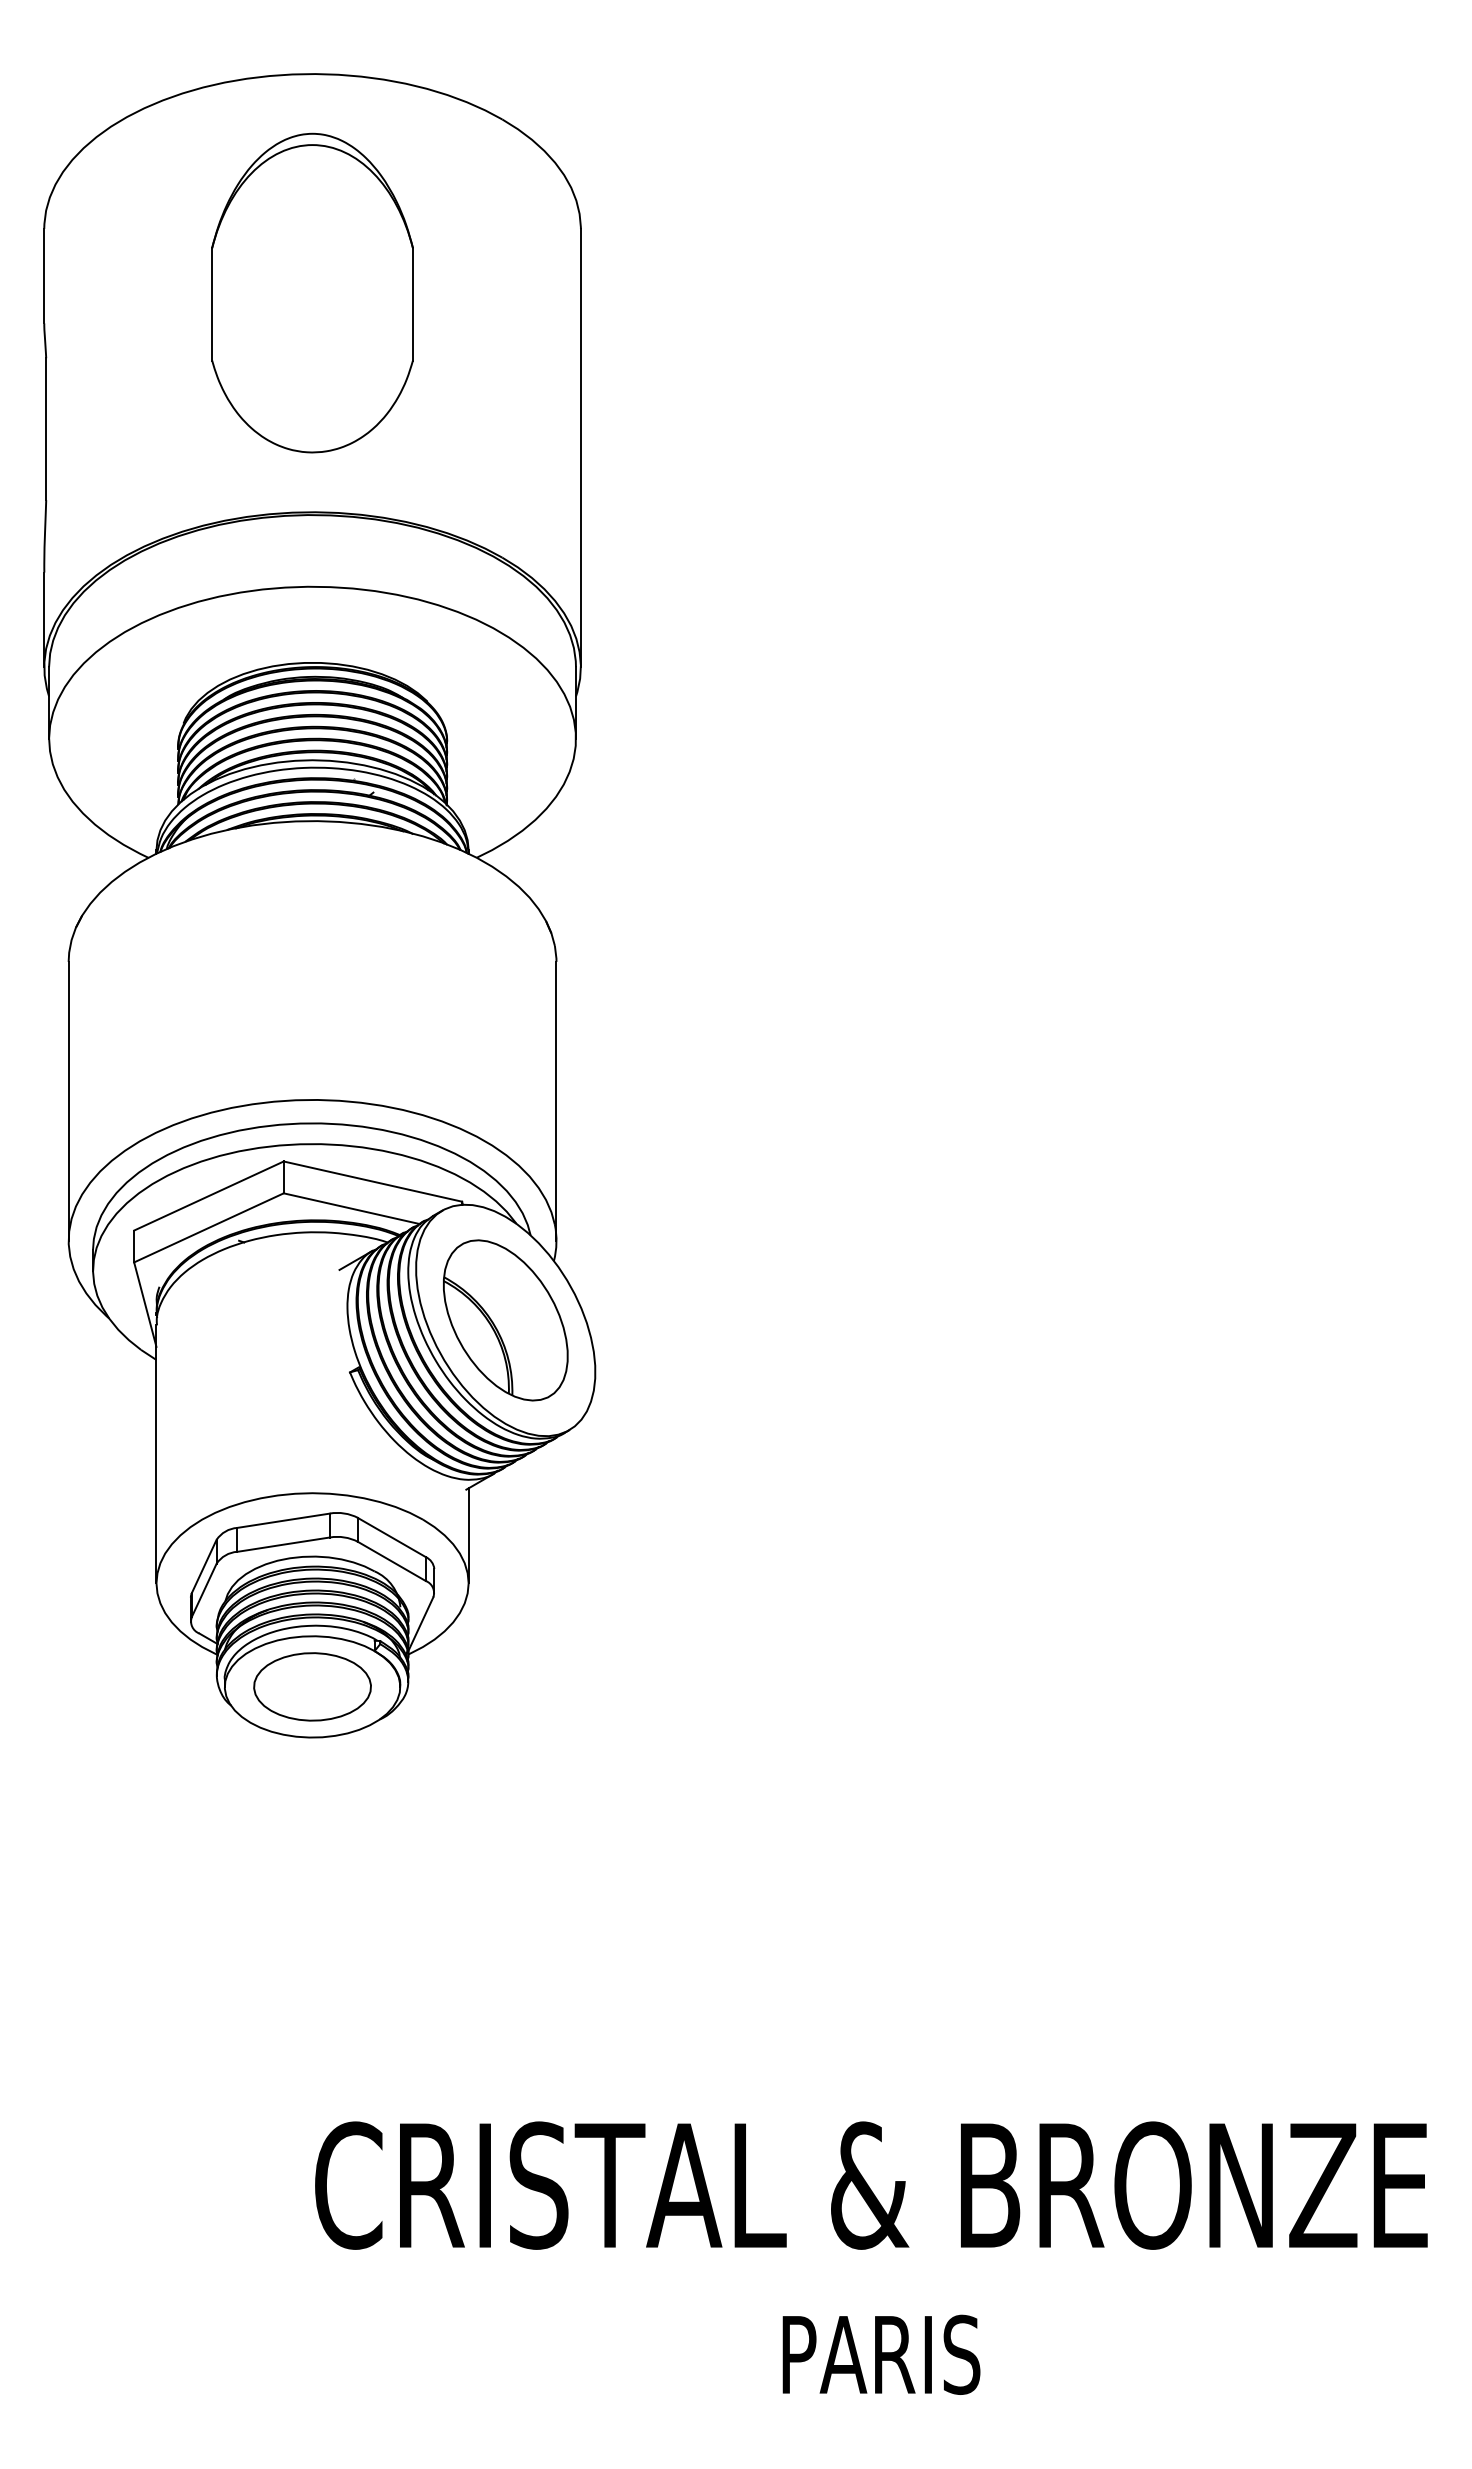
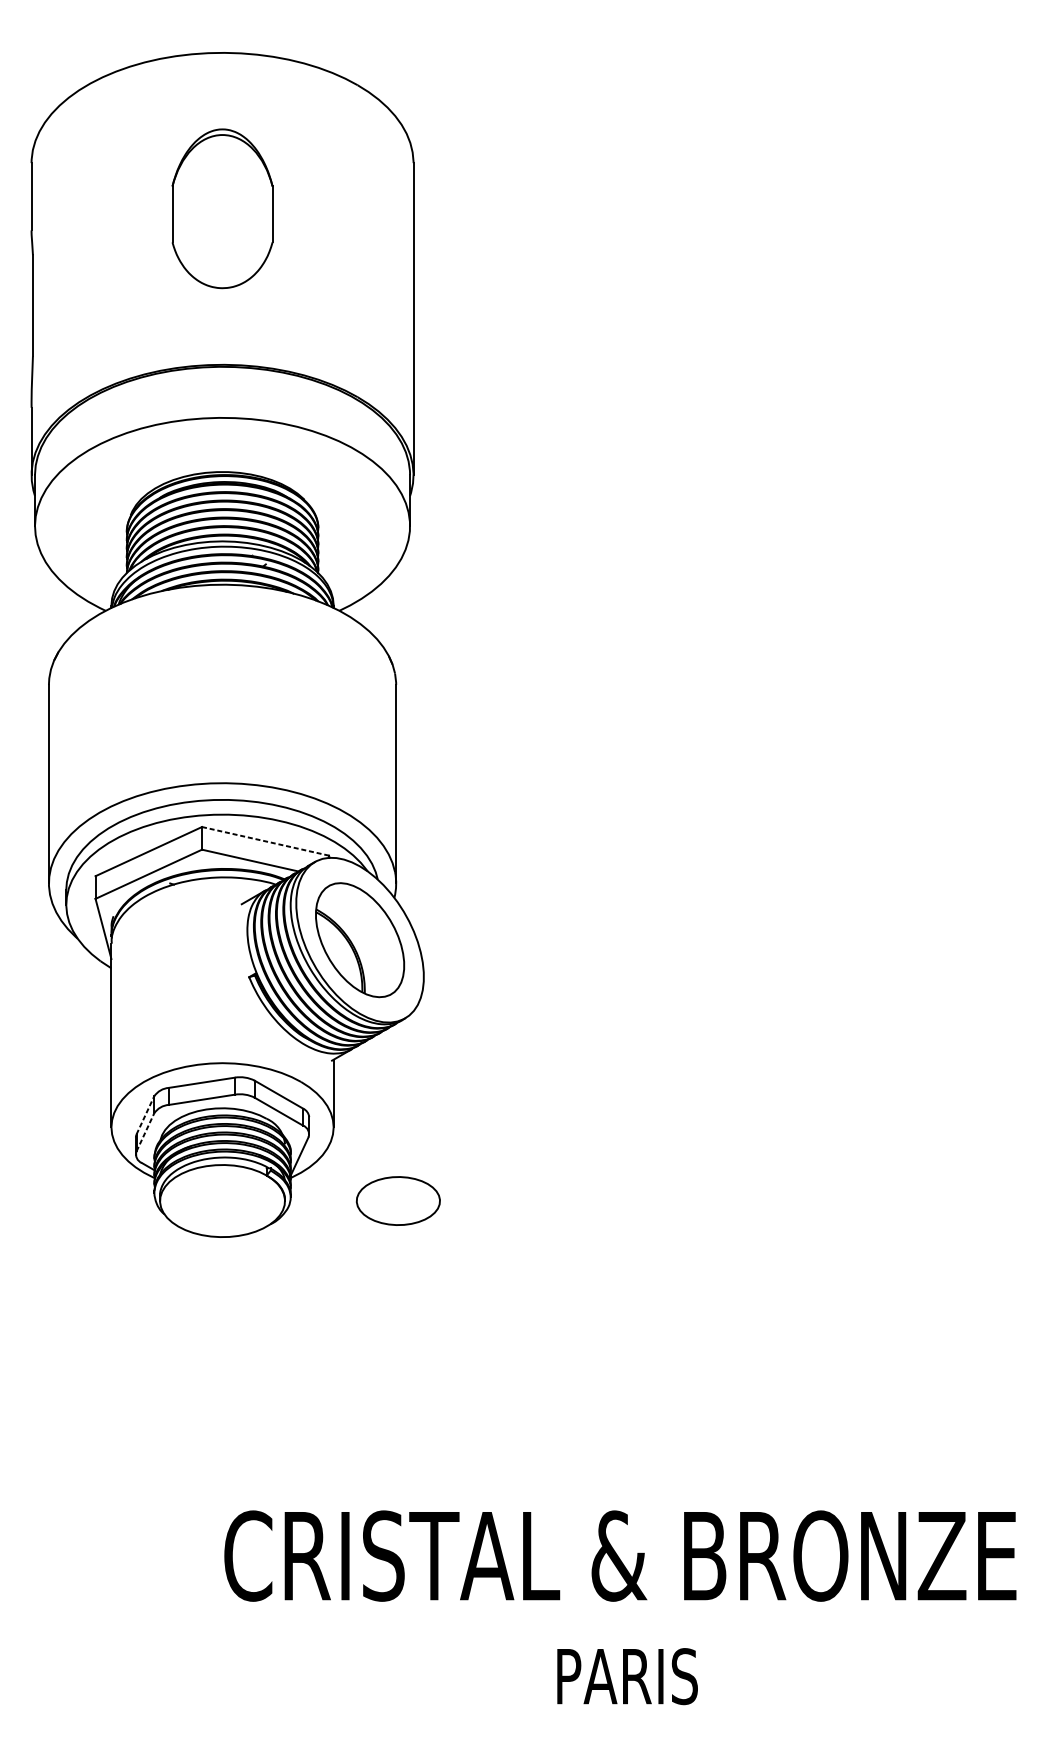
part: (312, 292) -> (222, 208), size x0.7
line: (373, 1181) -> (265, 841), solid -> dashed
line: (204, 1566) -> (145, 1115), solid -> dashed
line: (204, 1590) -> (145, 1132), solid -> dashed
part: (312, 1686) -> (398, 1200), moved

